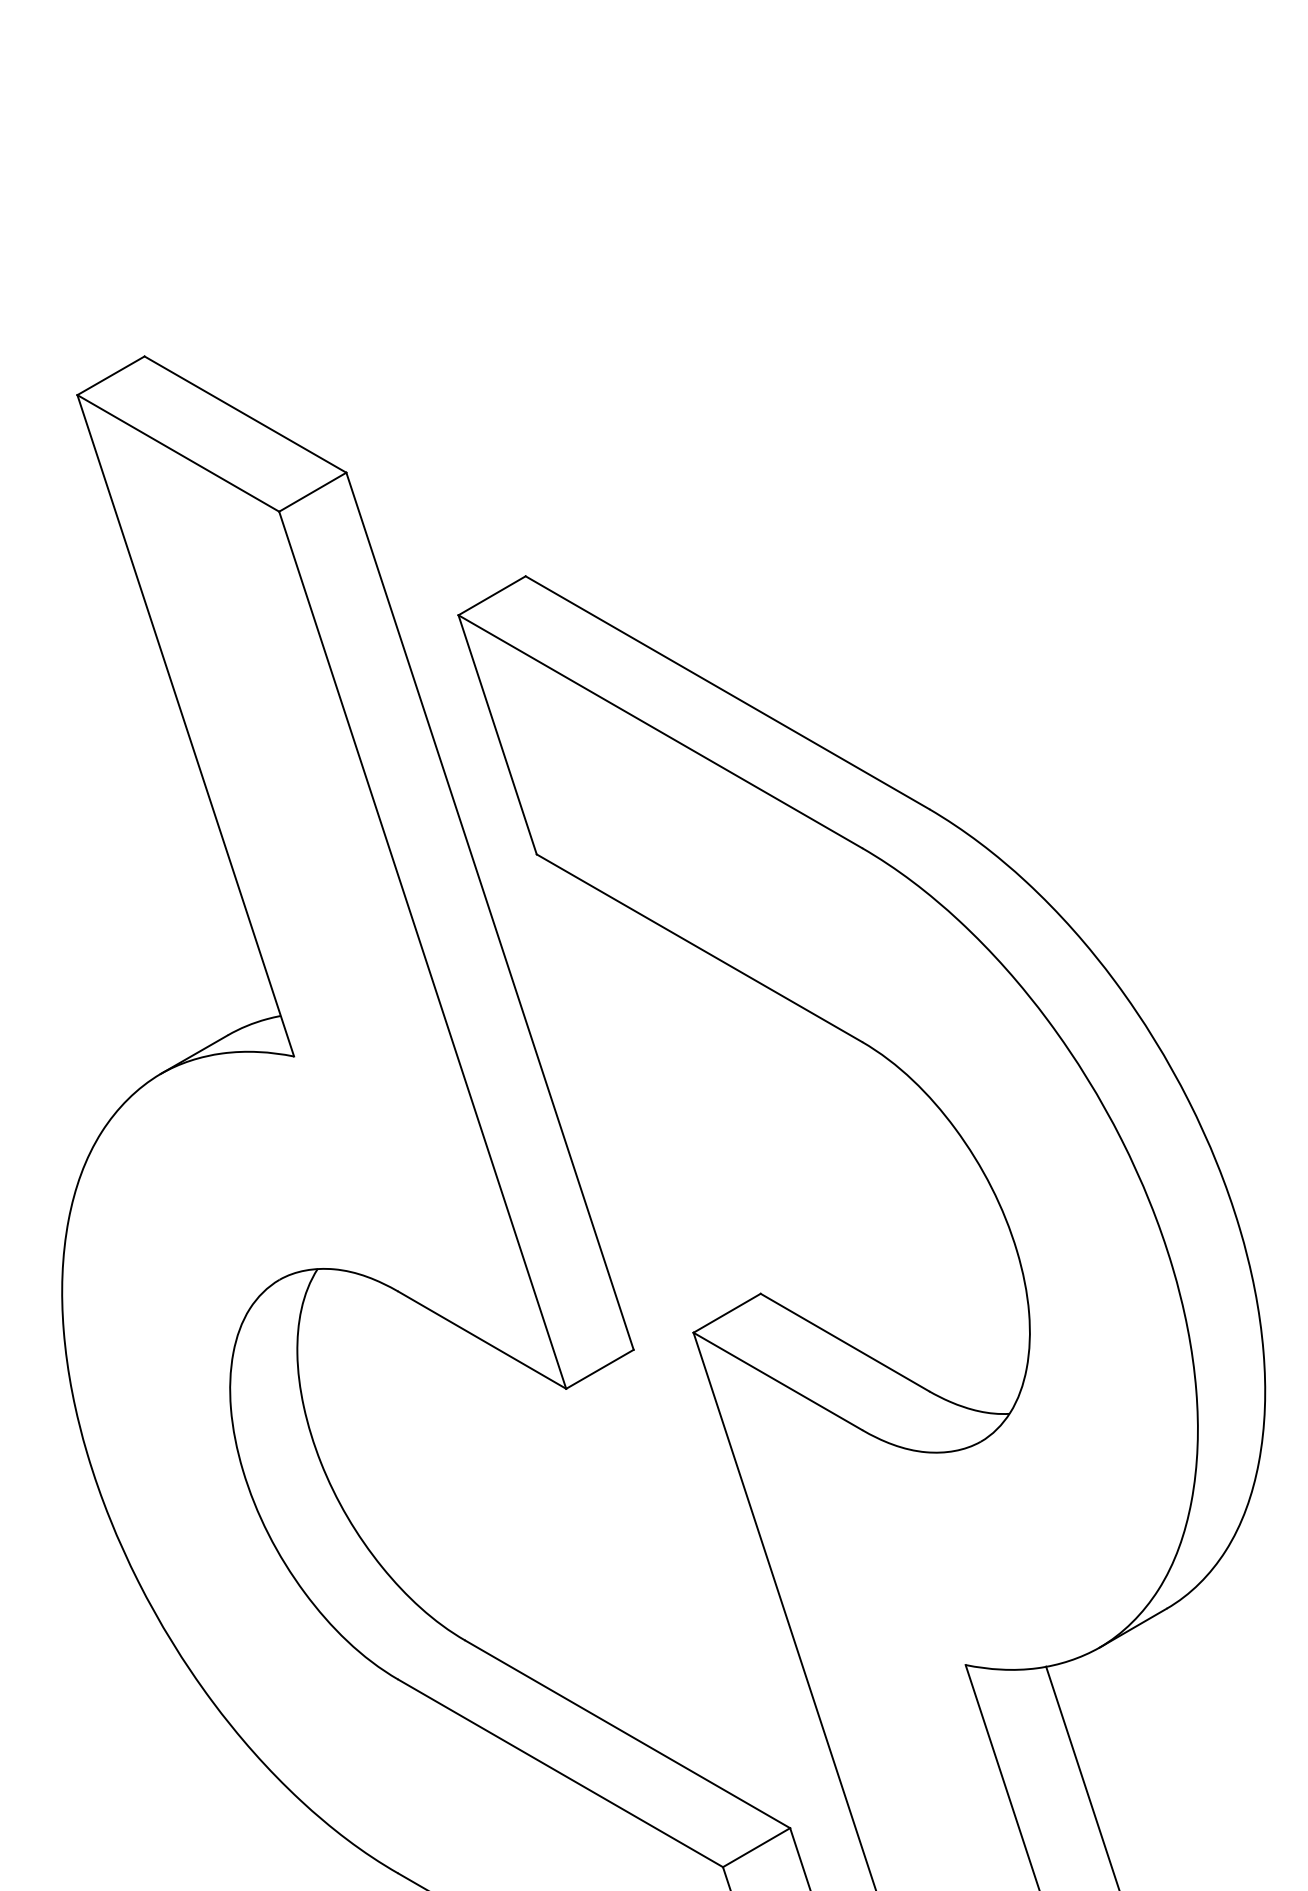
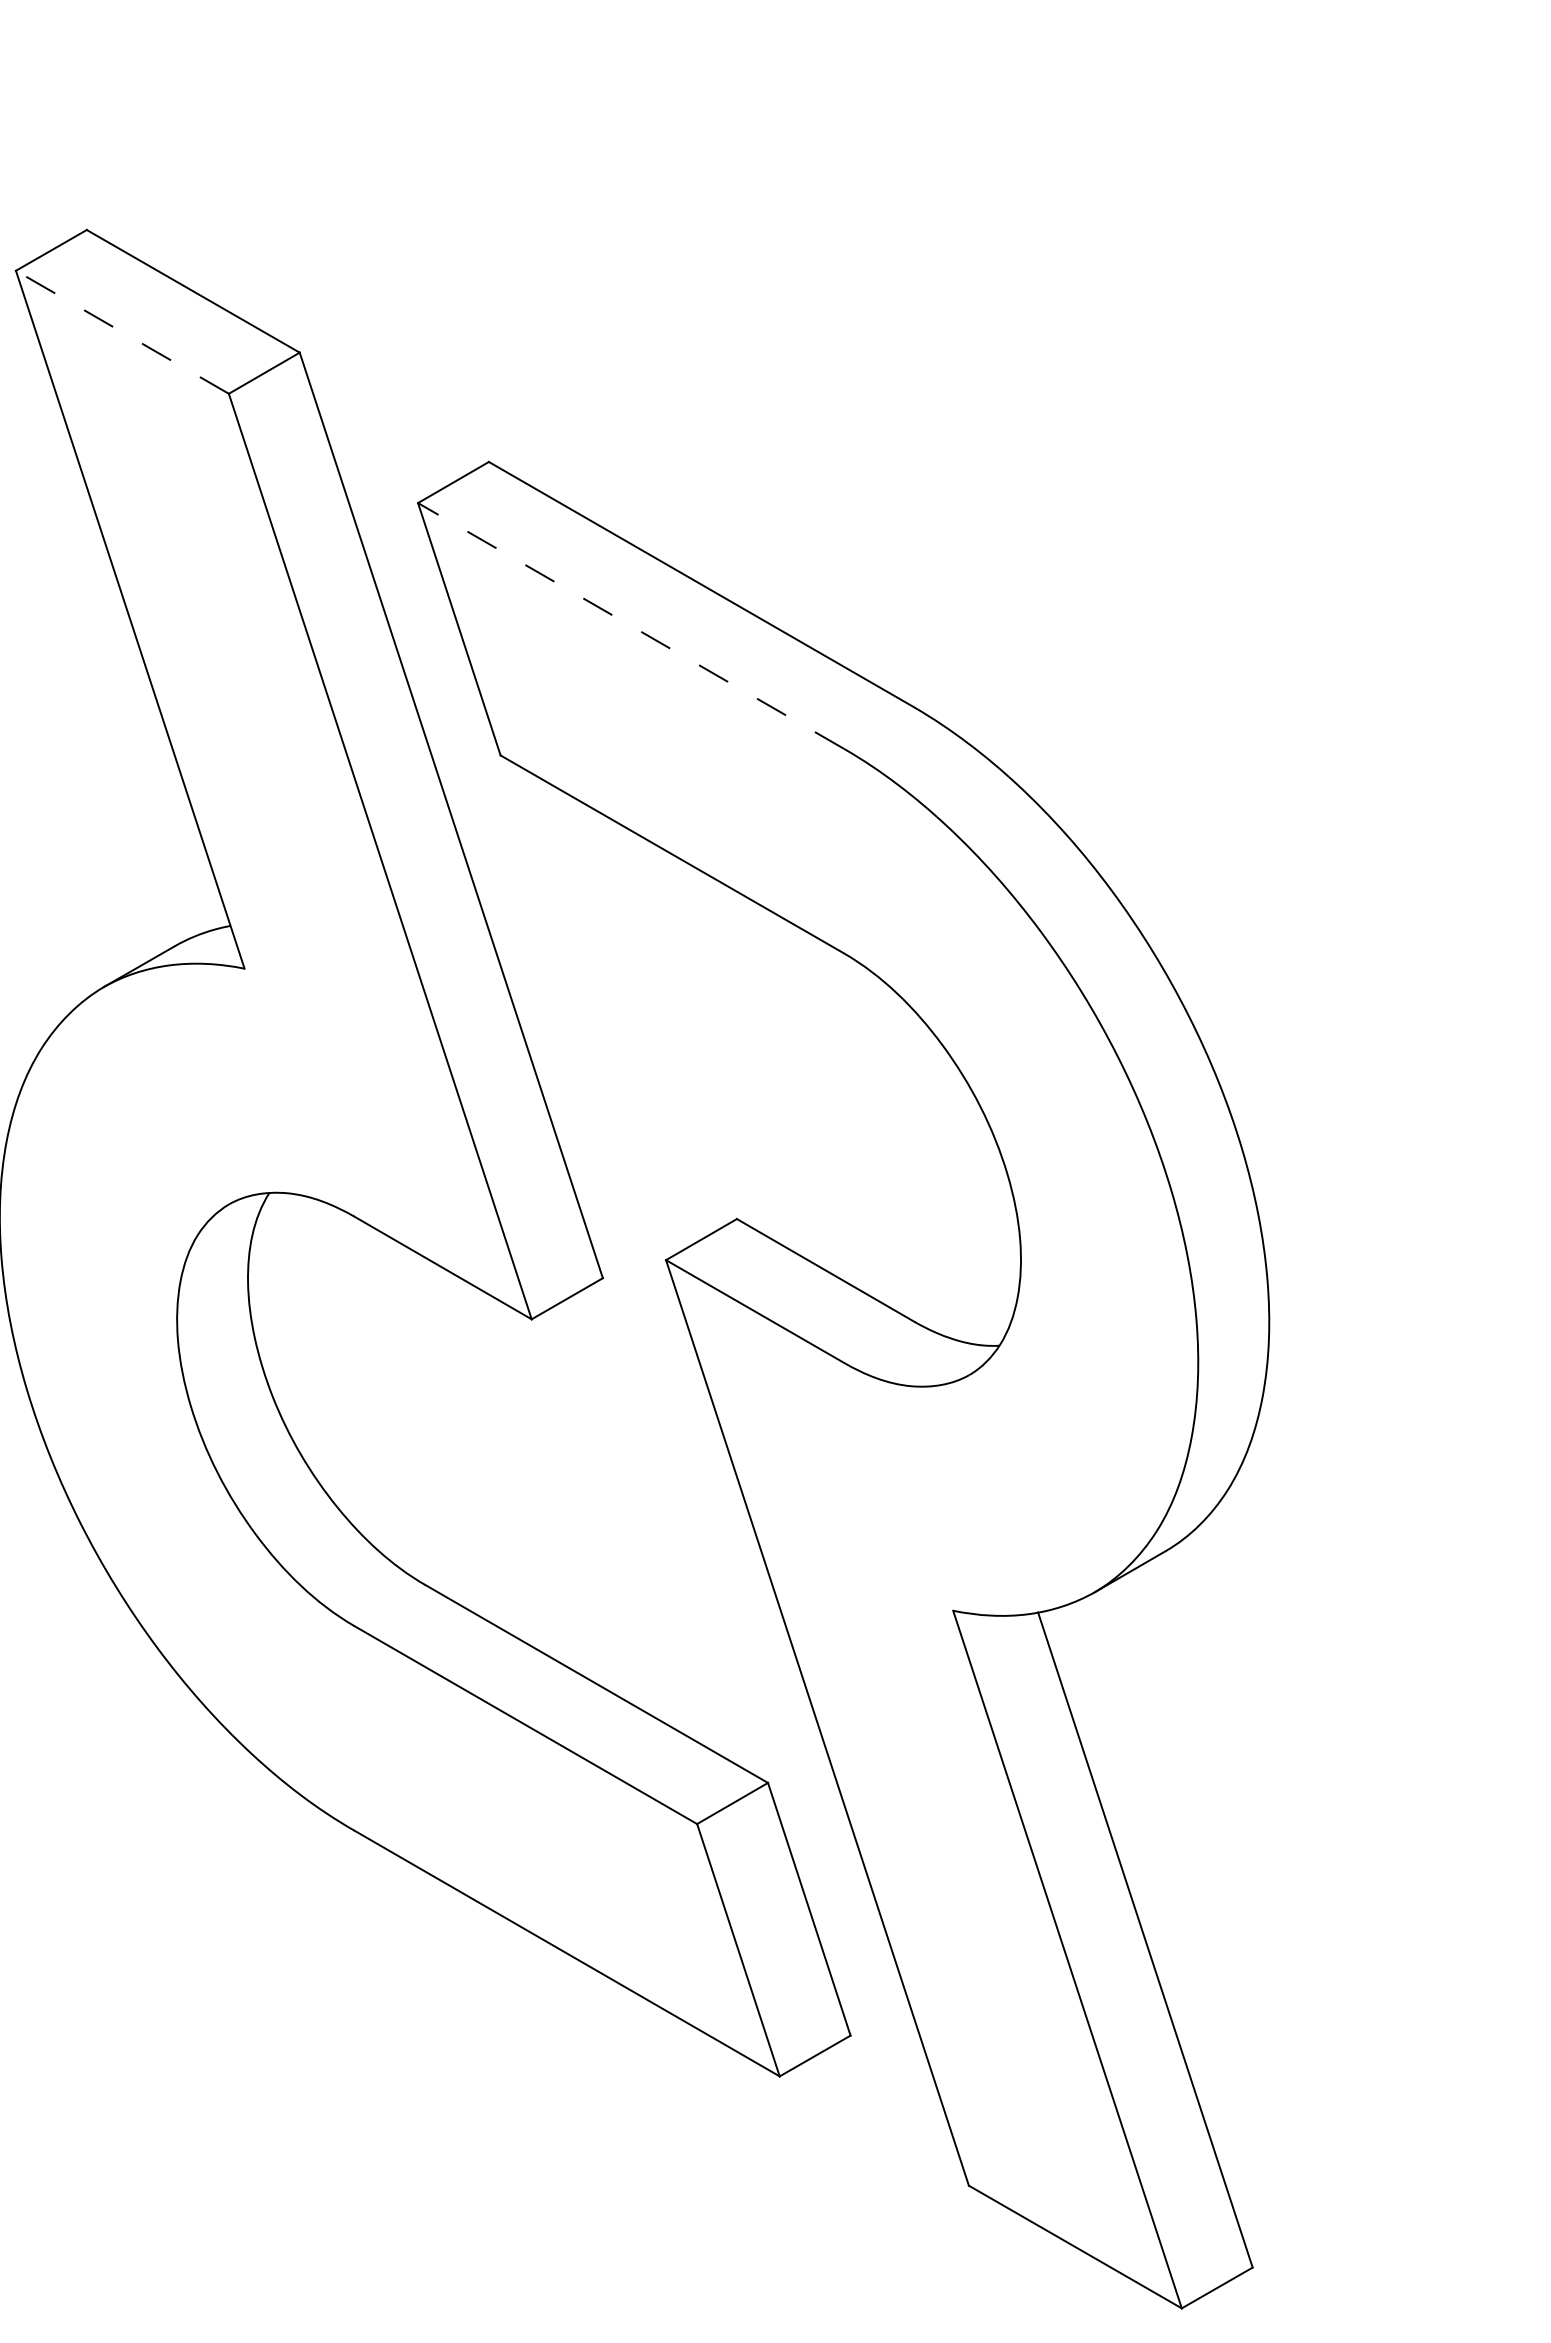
line: (178, 453) -> (122, 332), solid -> dashed
line: (659, 731) -> (630, 625), solid -> dashed

